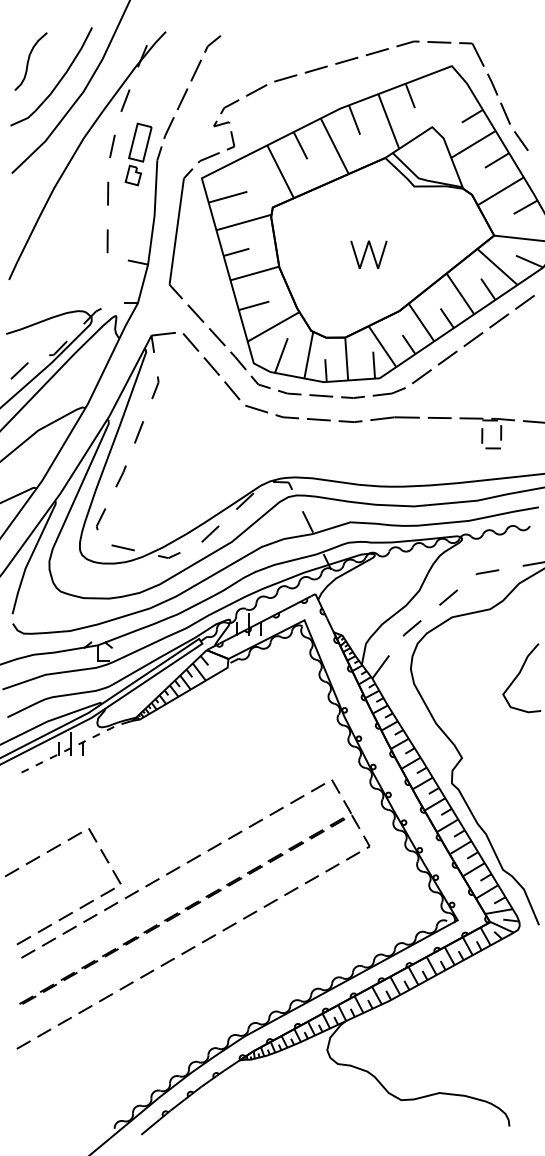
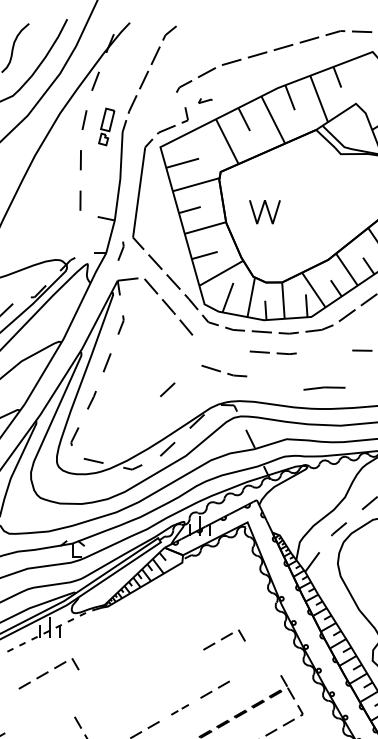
part: (221, 123) -> (205, 100), moved
part: (138, 154) -> (106, 126), size x0.7
part: (368, 254) -> (264, 211), moved
part: (155, 300) -> (121, 250), added
part: (271, 412) -> (223, 371), moved
line: (394, 418) -> (323, 388), moved
line: (210, 463) -> (167, 389), added
part: (315, 791) -> (224, 639), moved
part: (224, 840) -> (179, 709), size x0.6
part: (61, 846) -> (48, 673), moved

